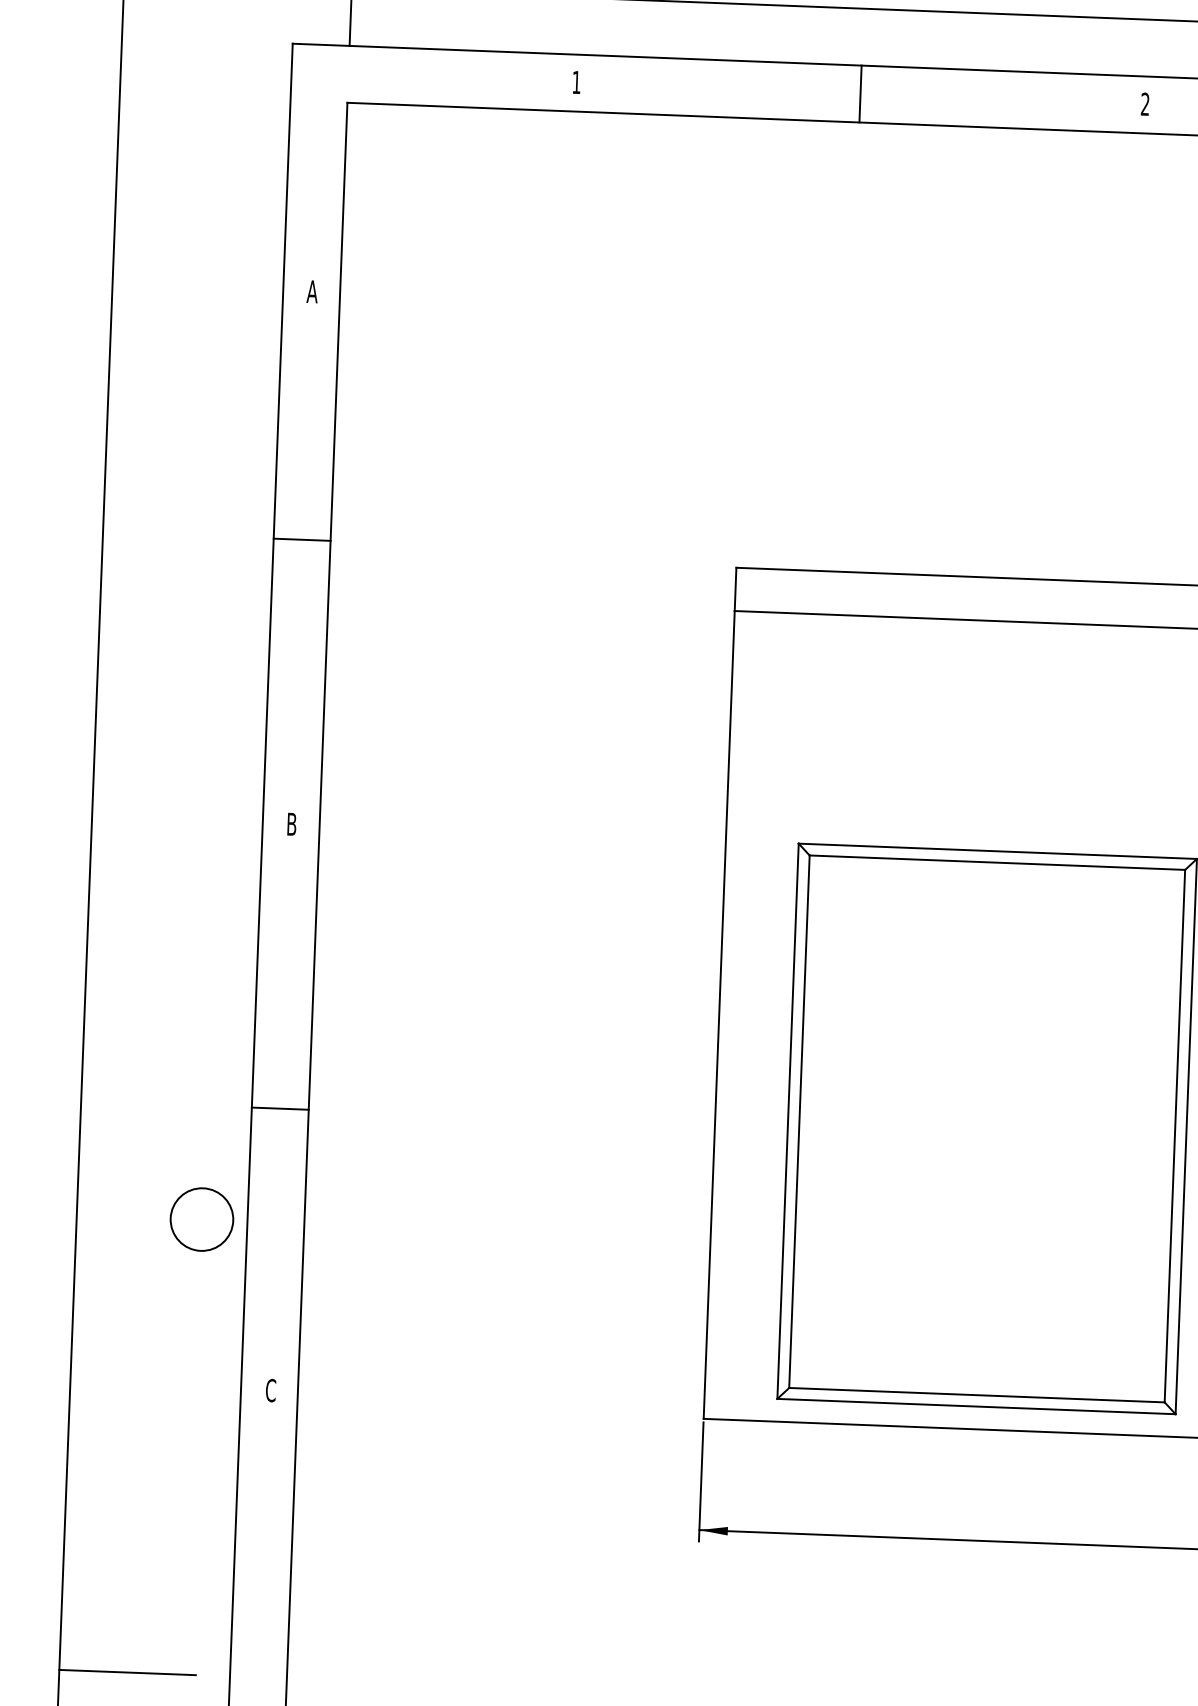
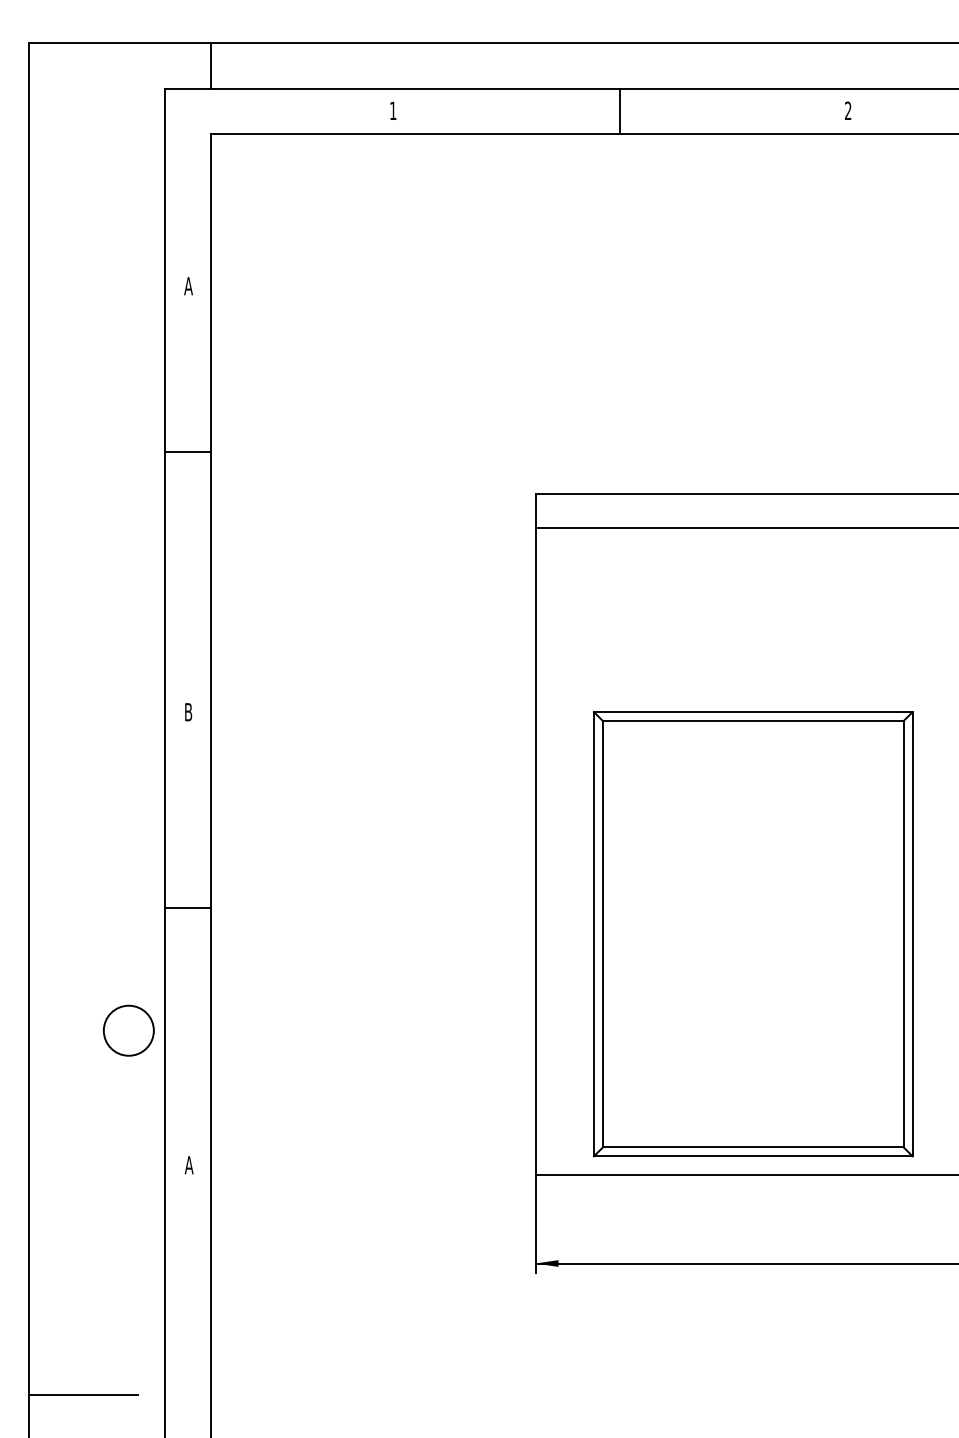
line: (301, 539) -> (187, 451), moved
line: (279, 1108) -> (187, 907), moved
text: (270, 1389) -> (188, 1164), C -> A

